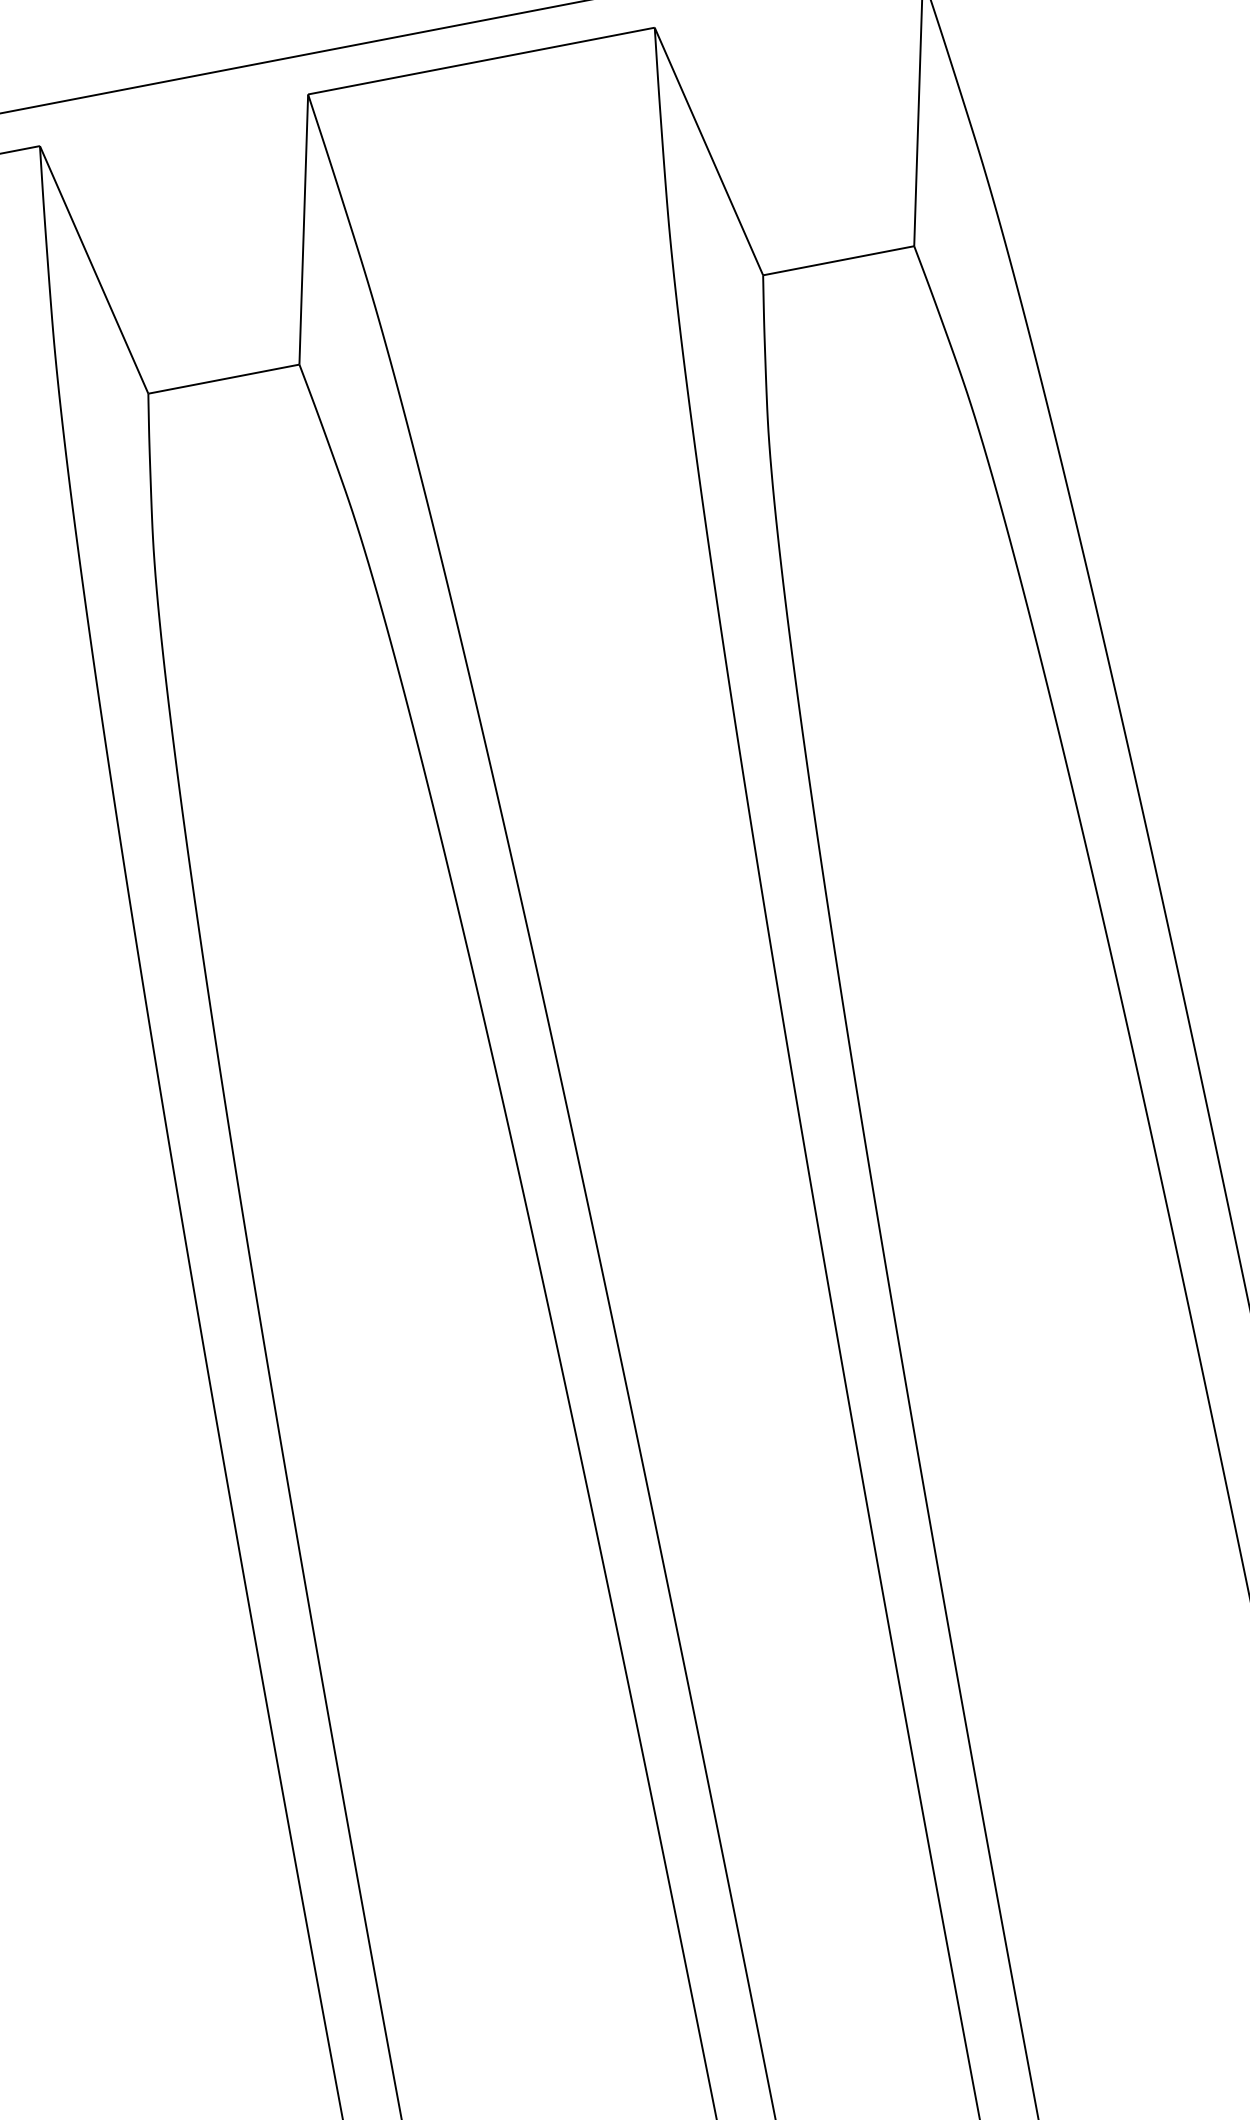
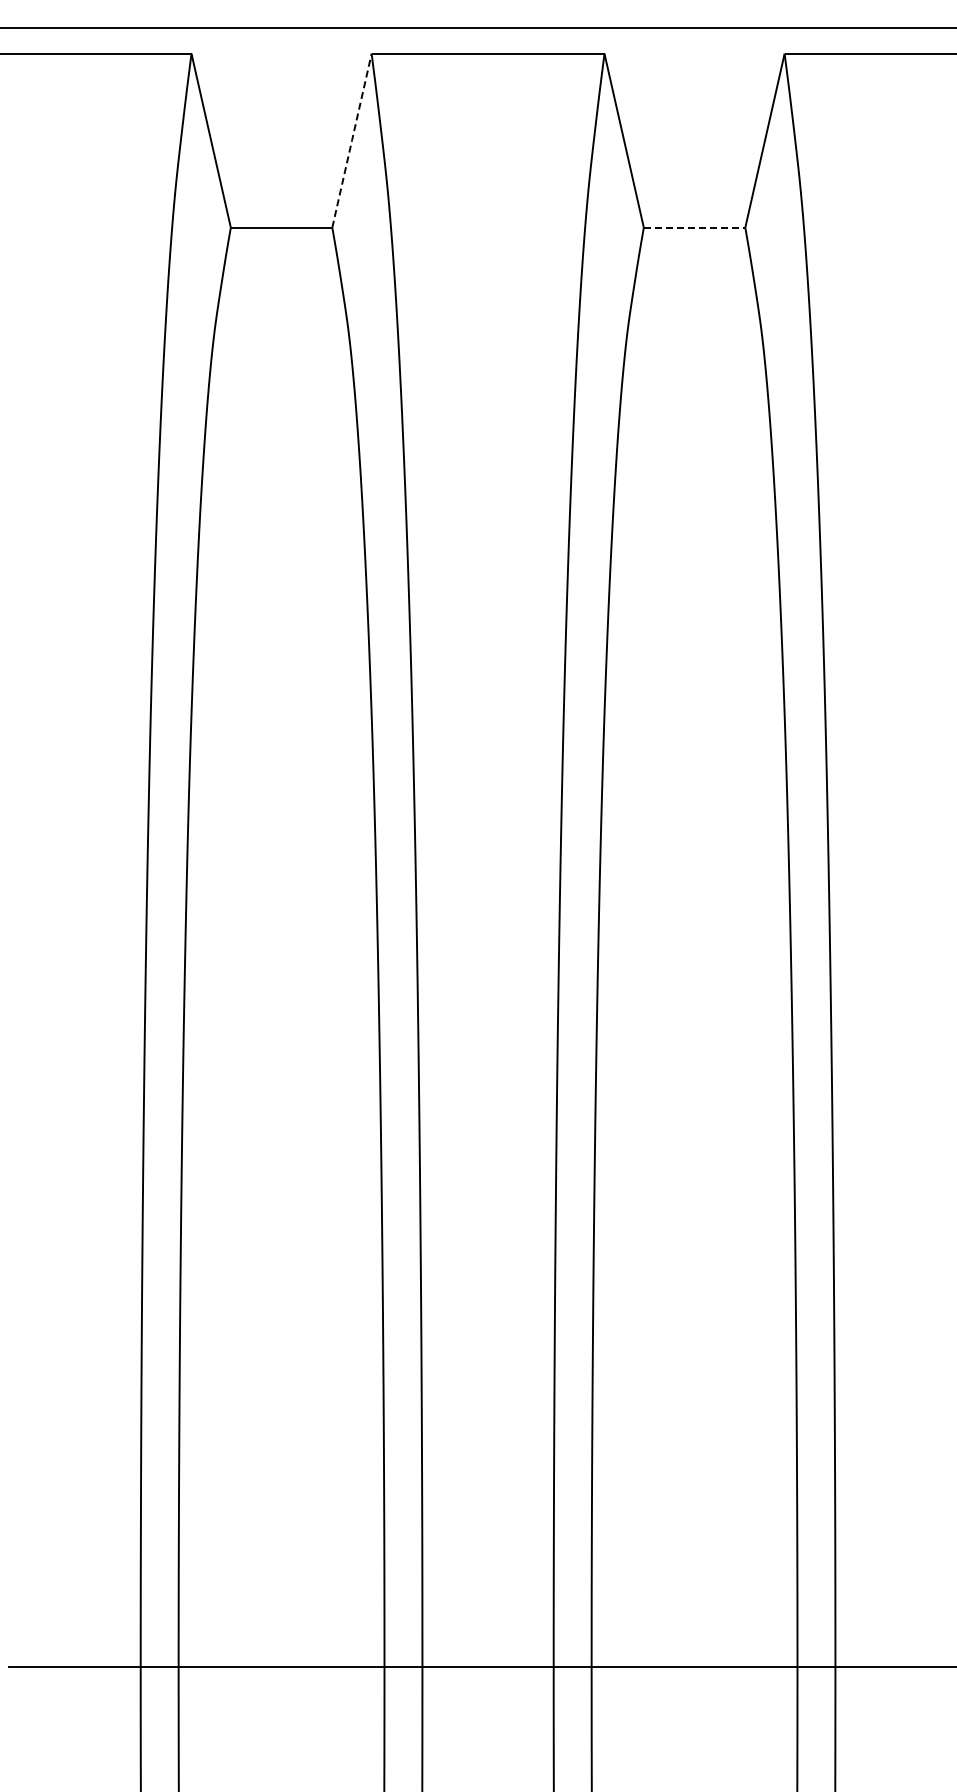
line: (304, 229) -> (352, 140), solid -> dashed
line: (840, 260) -> (695, 227), solid -> dashed

